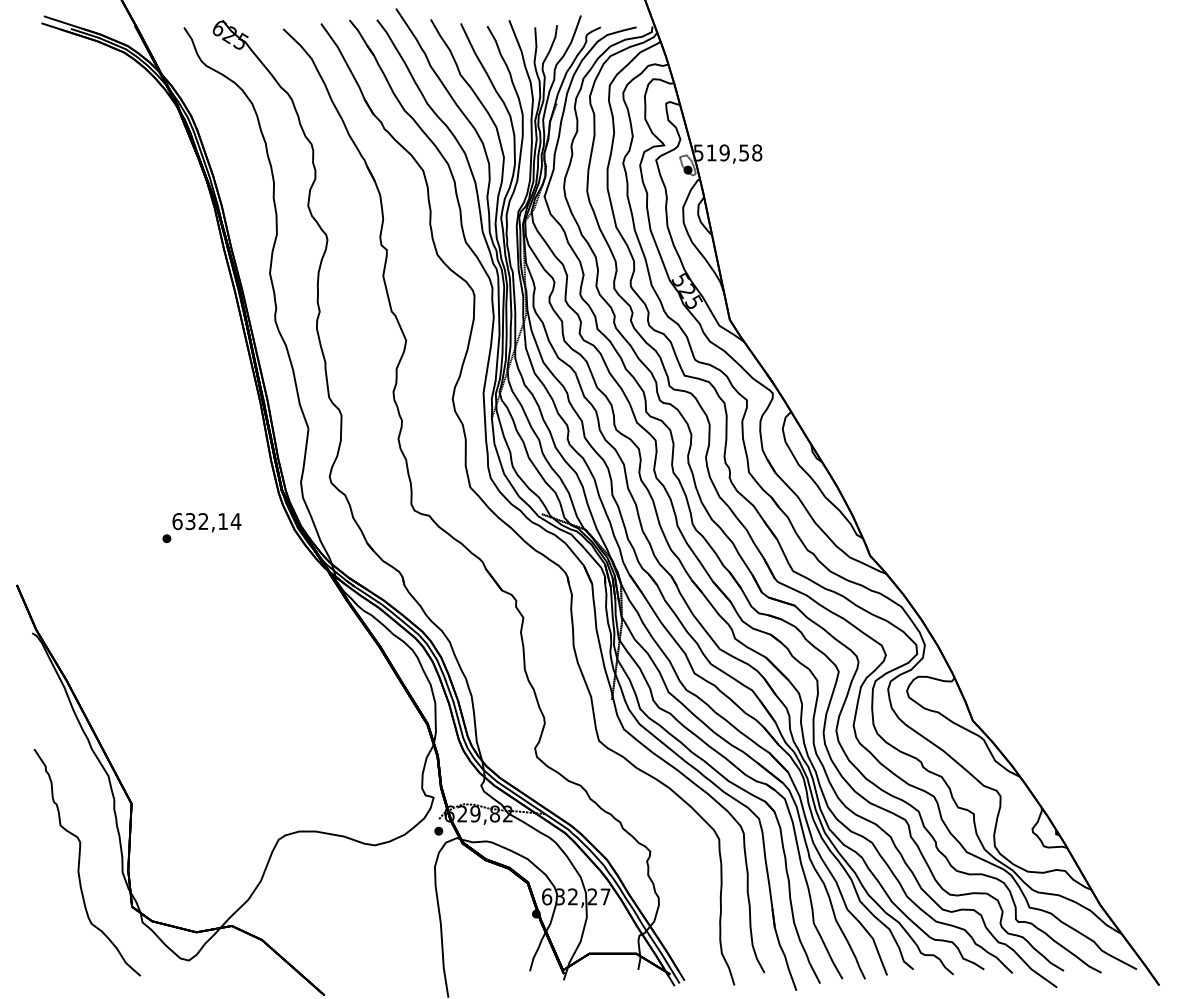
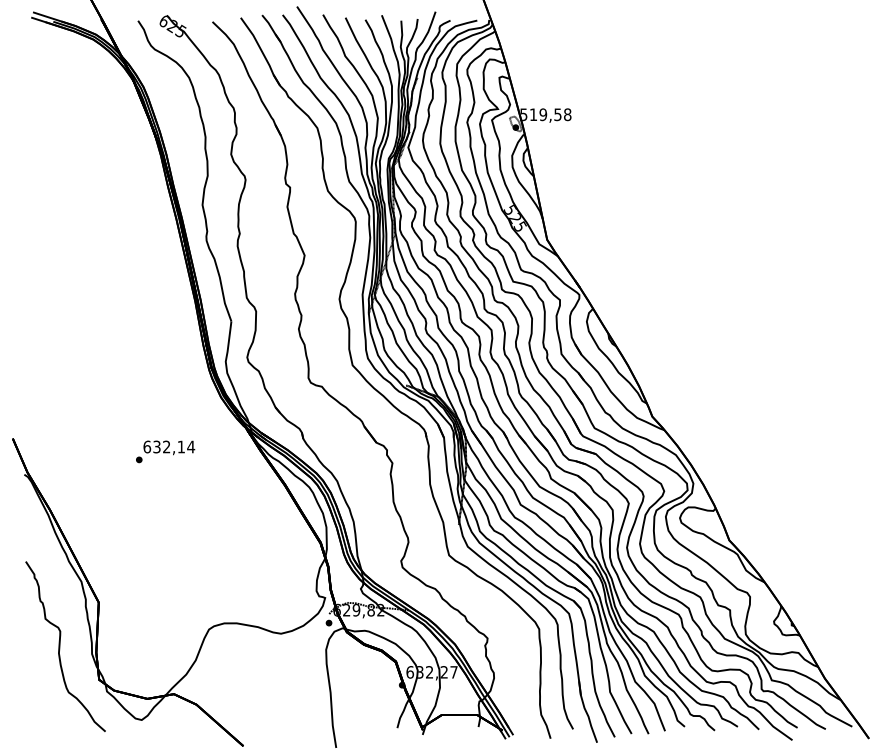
text: (201, 527) -> (165, 451), moved

